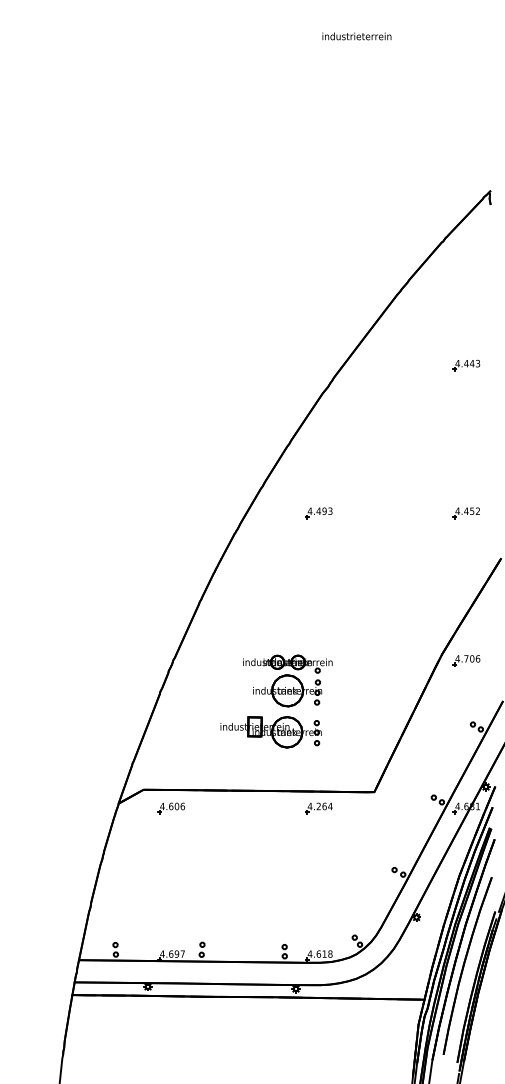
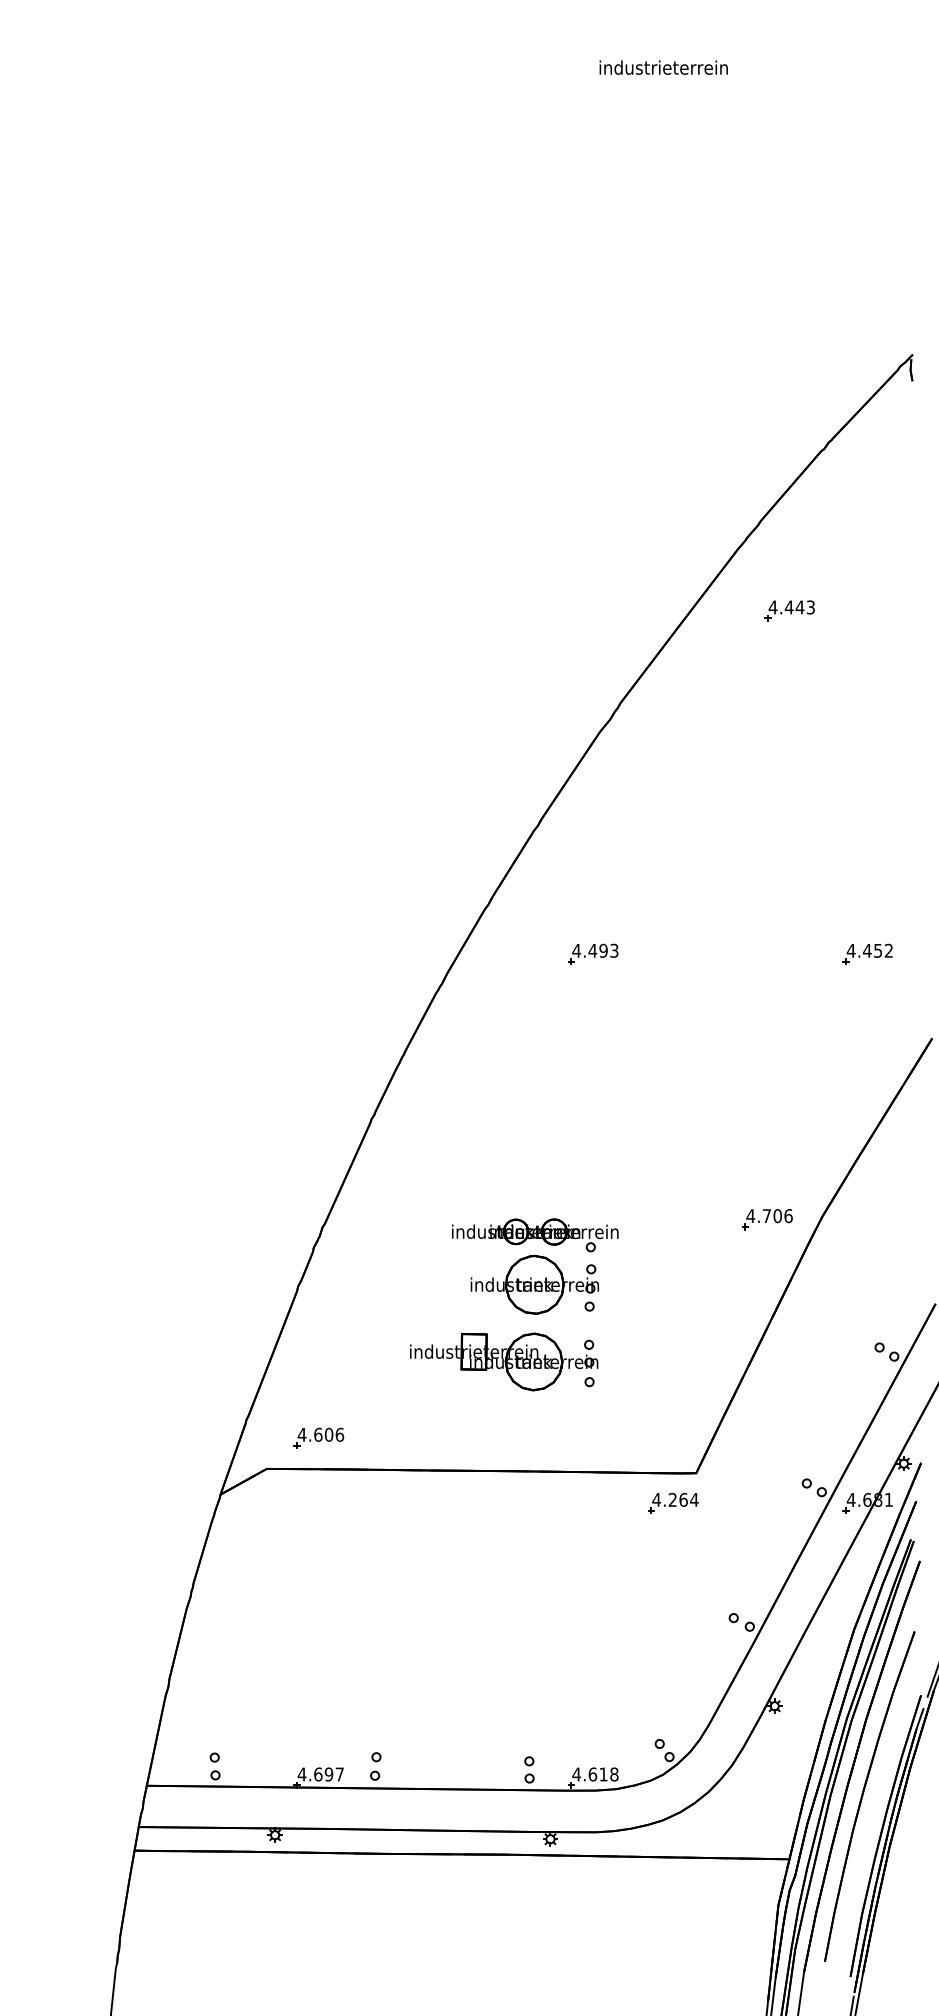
part: (466, 365) -> (789, 610), moved
part: (466, 660) -> (767, 1219), moved
part: (170, 808) -> (316, 1438), moved
part: (318, 808) -> (672, 1503), moved

